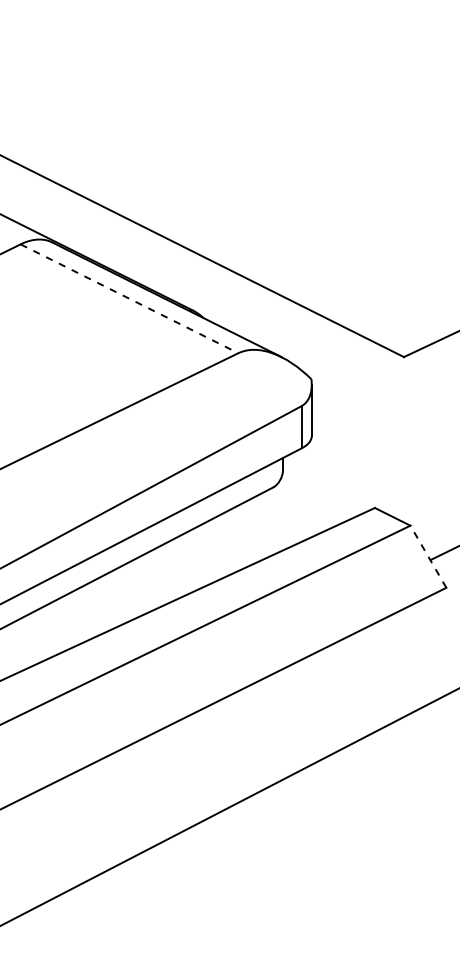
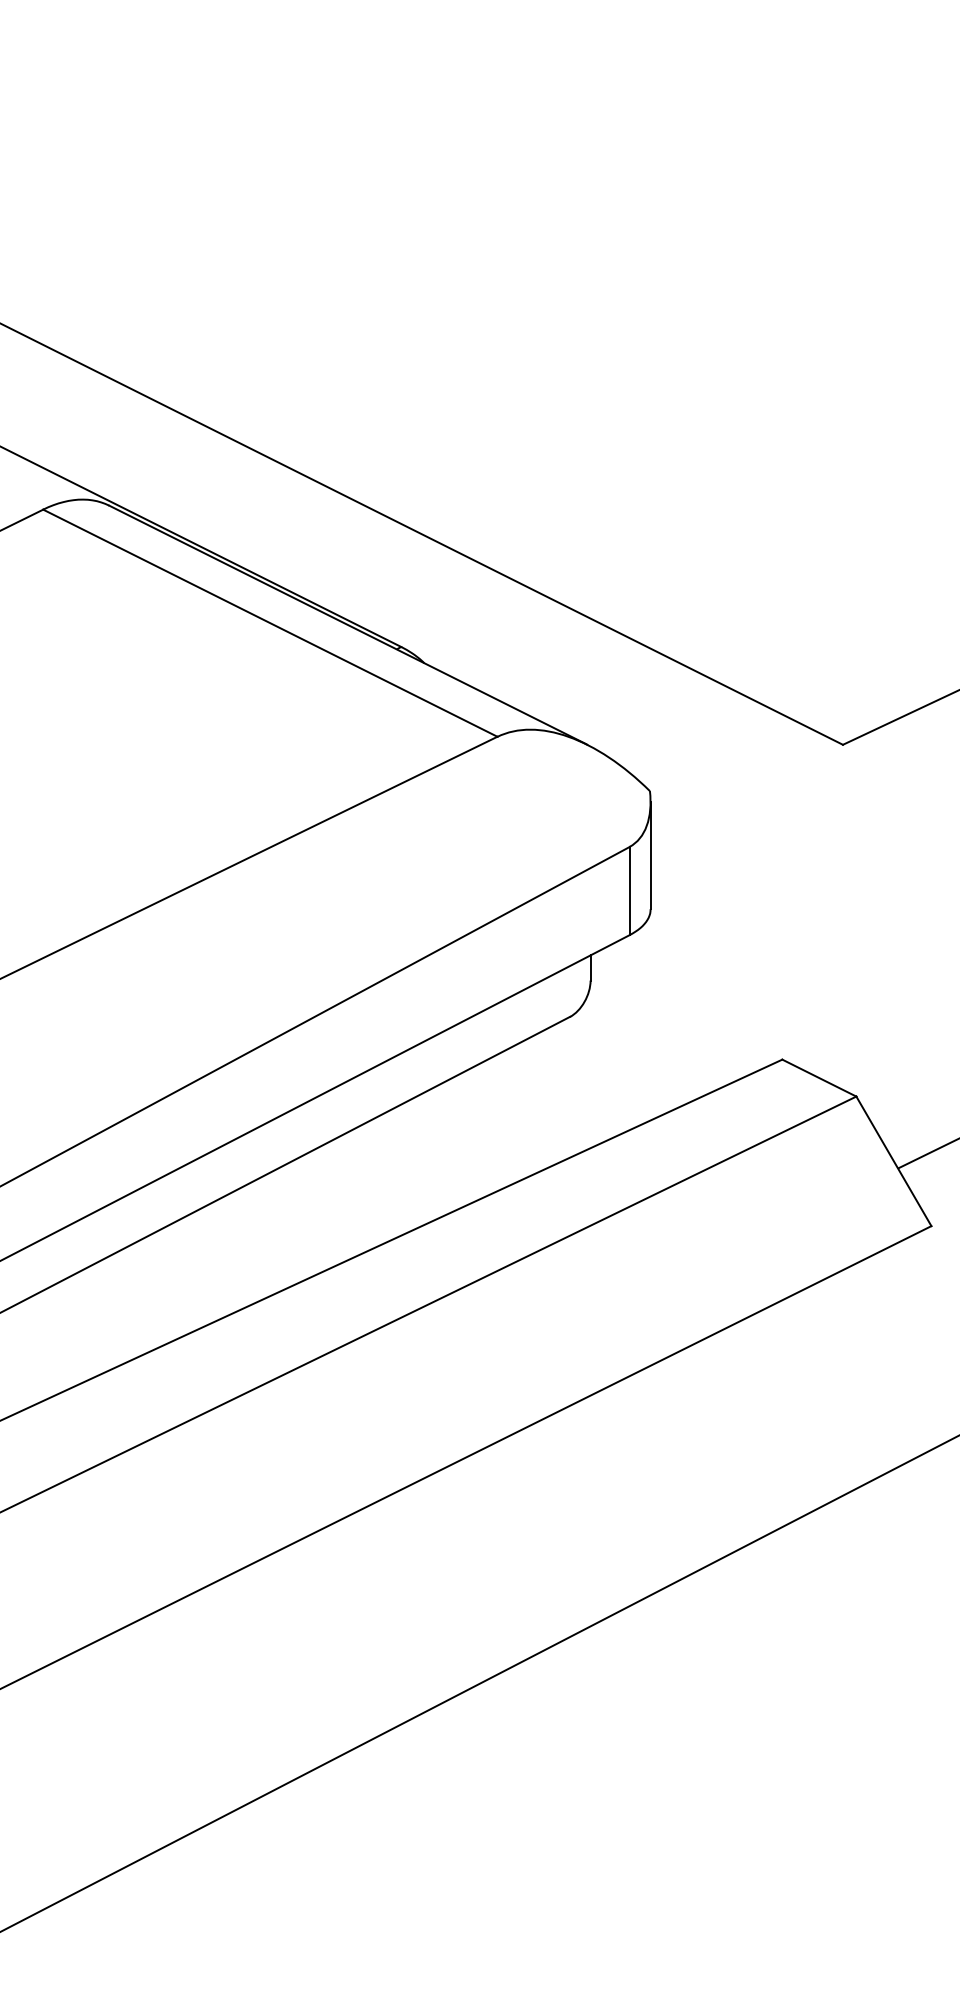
line: (129, 298) -> (270, 622), dashed -> solid
line: (428, 556) -> (894, 1160), dashed -> solid

